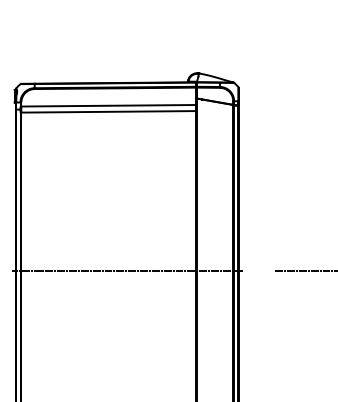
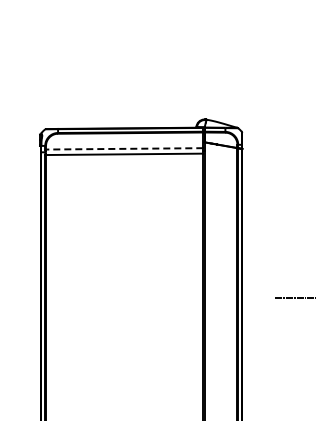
line: (108, 105) -> (124, 148), solid -> dashed
line: (127, 270) -> (141, 297), removed

